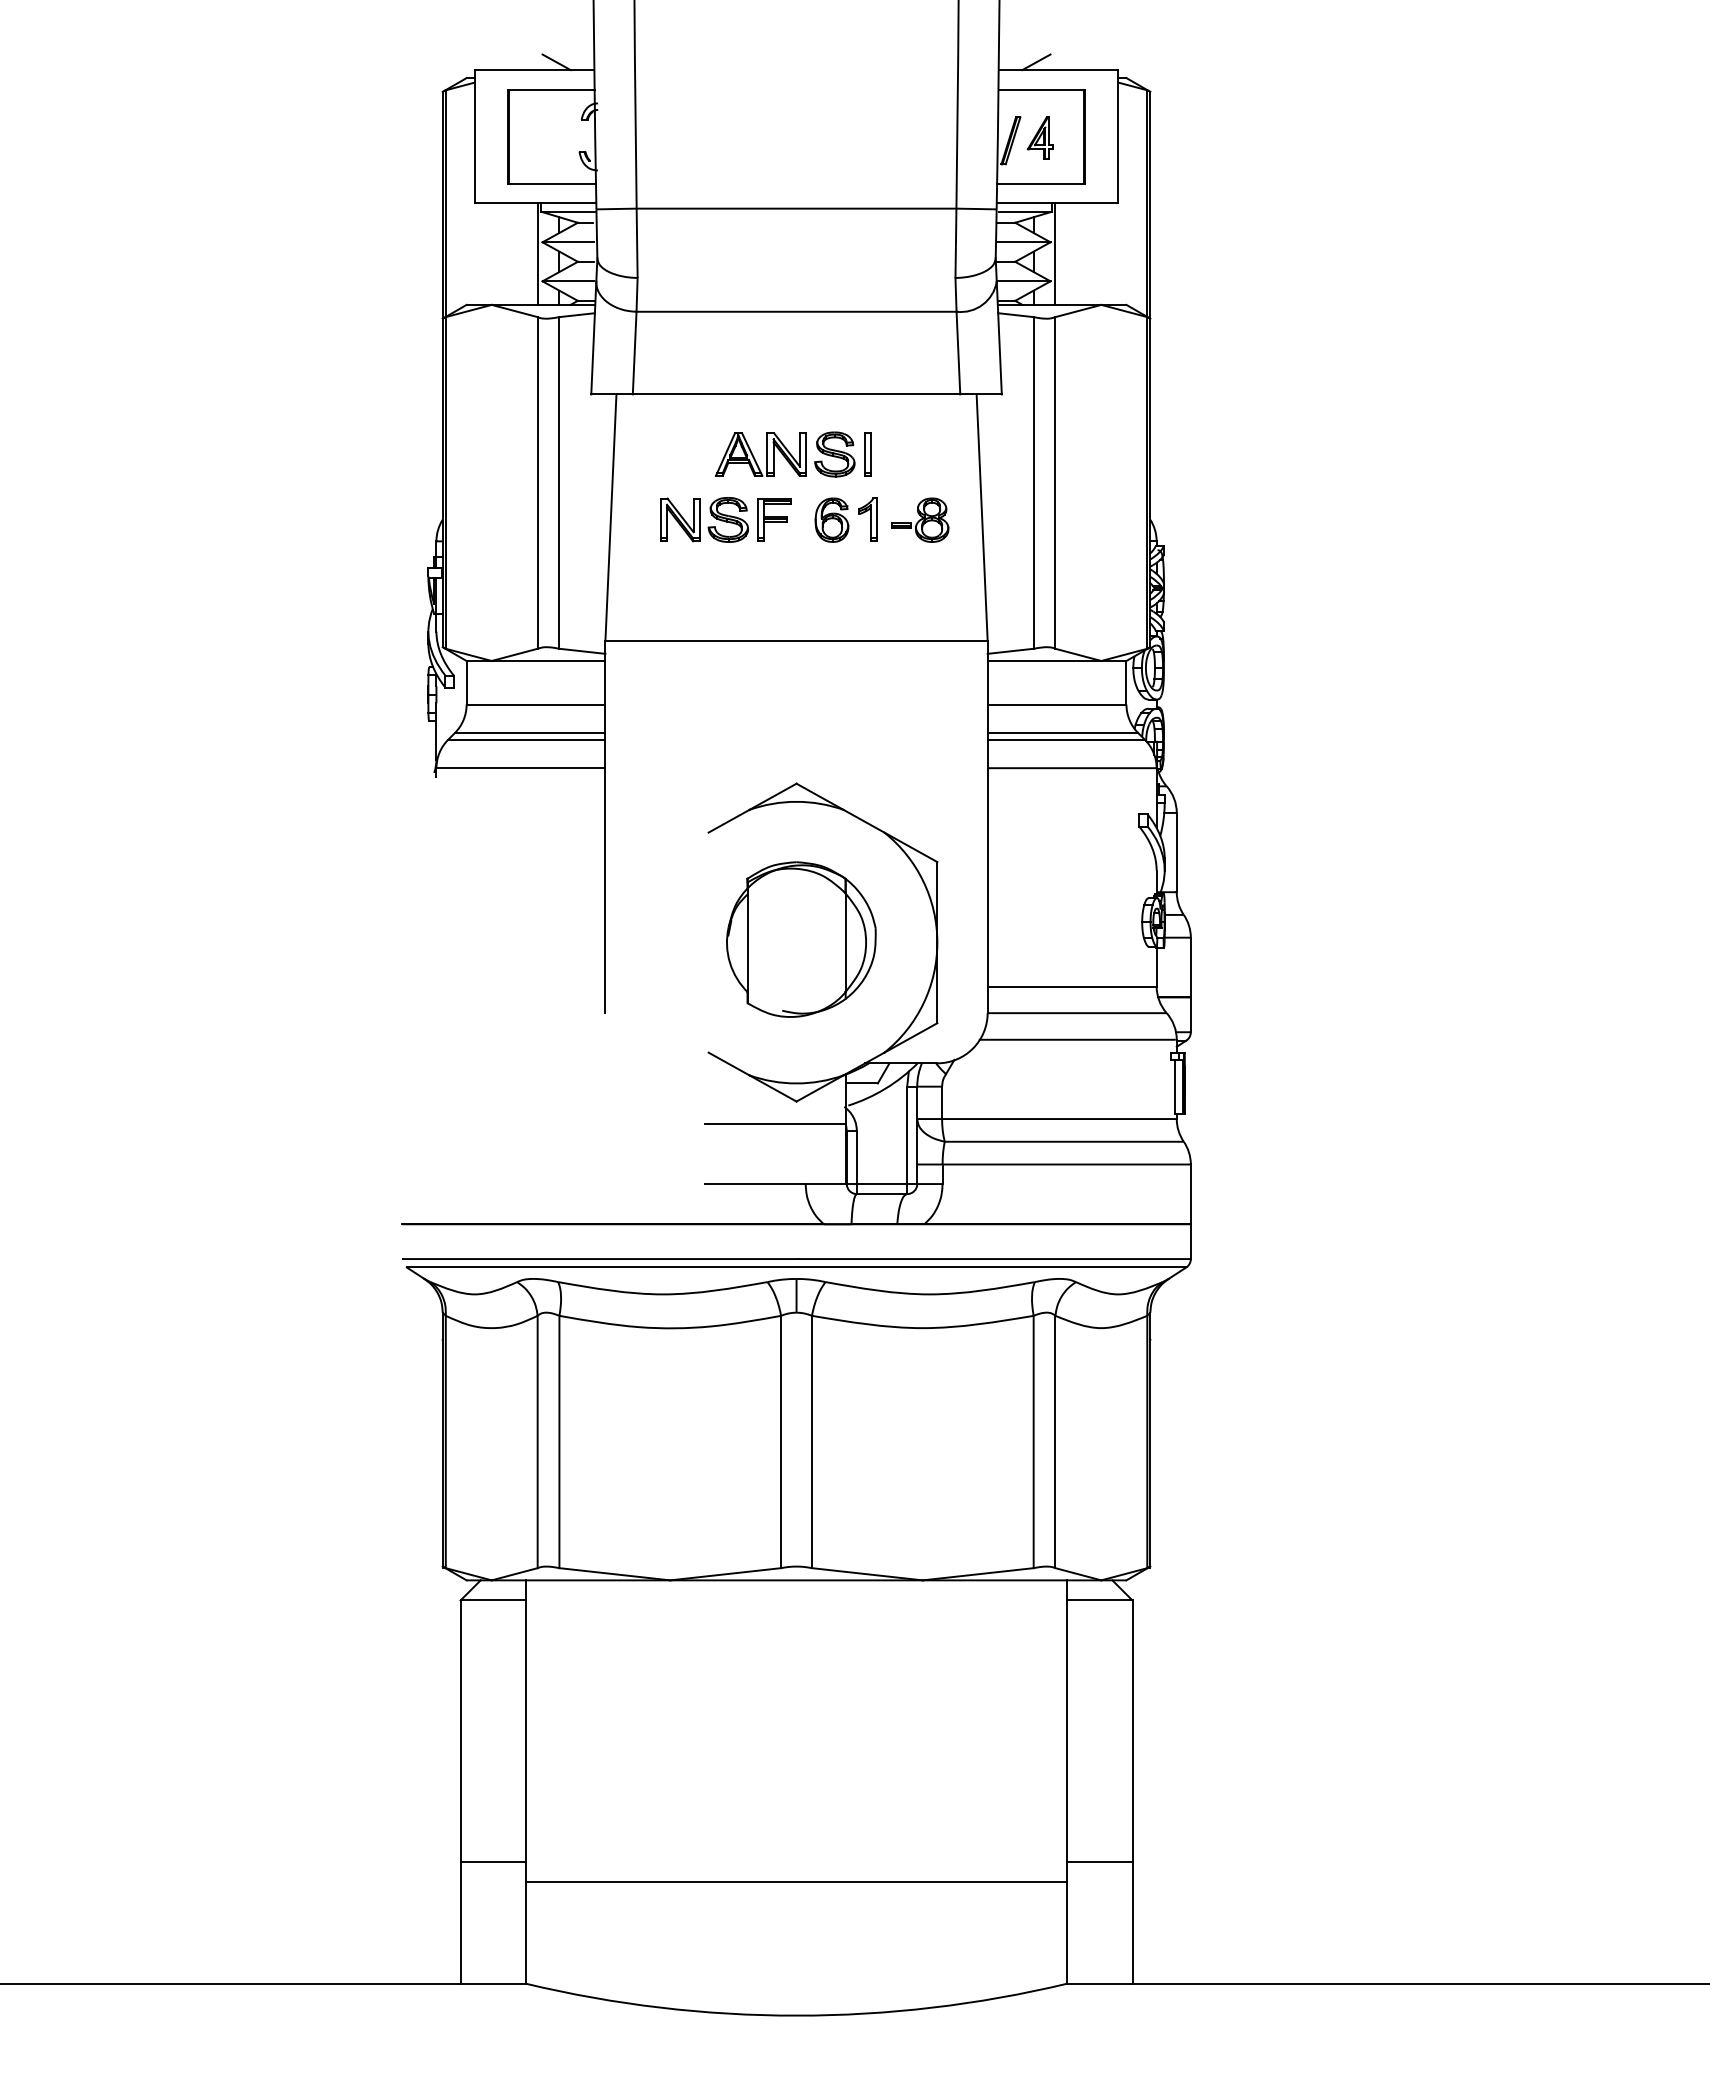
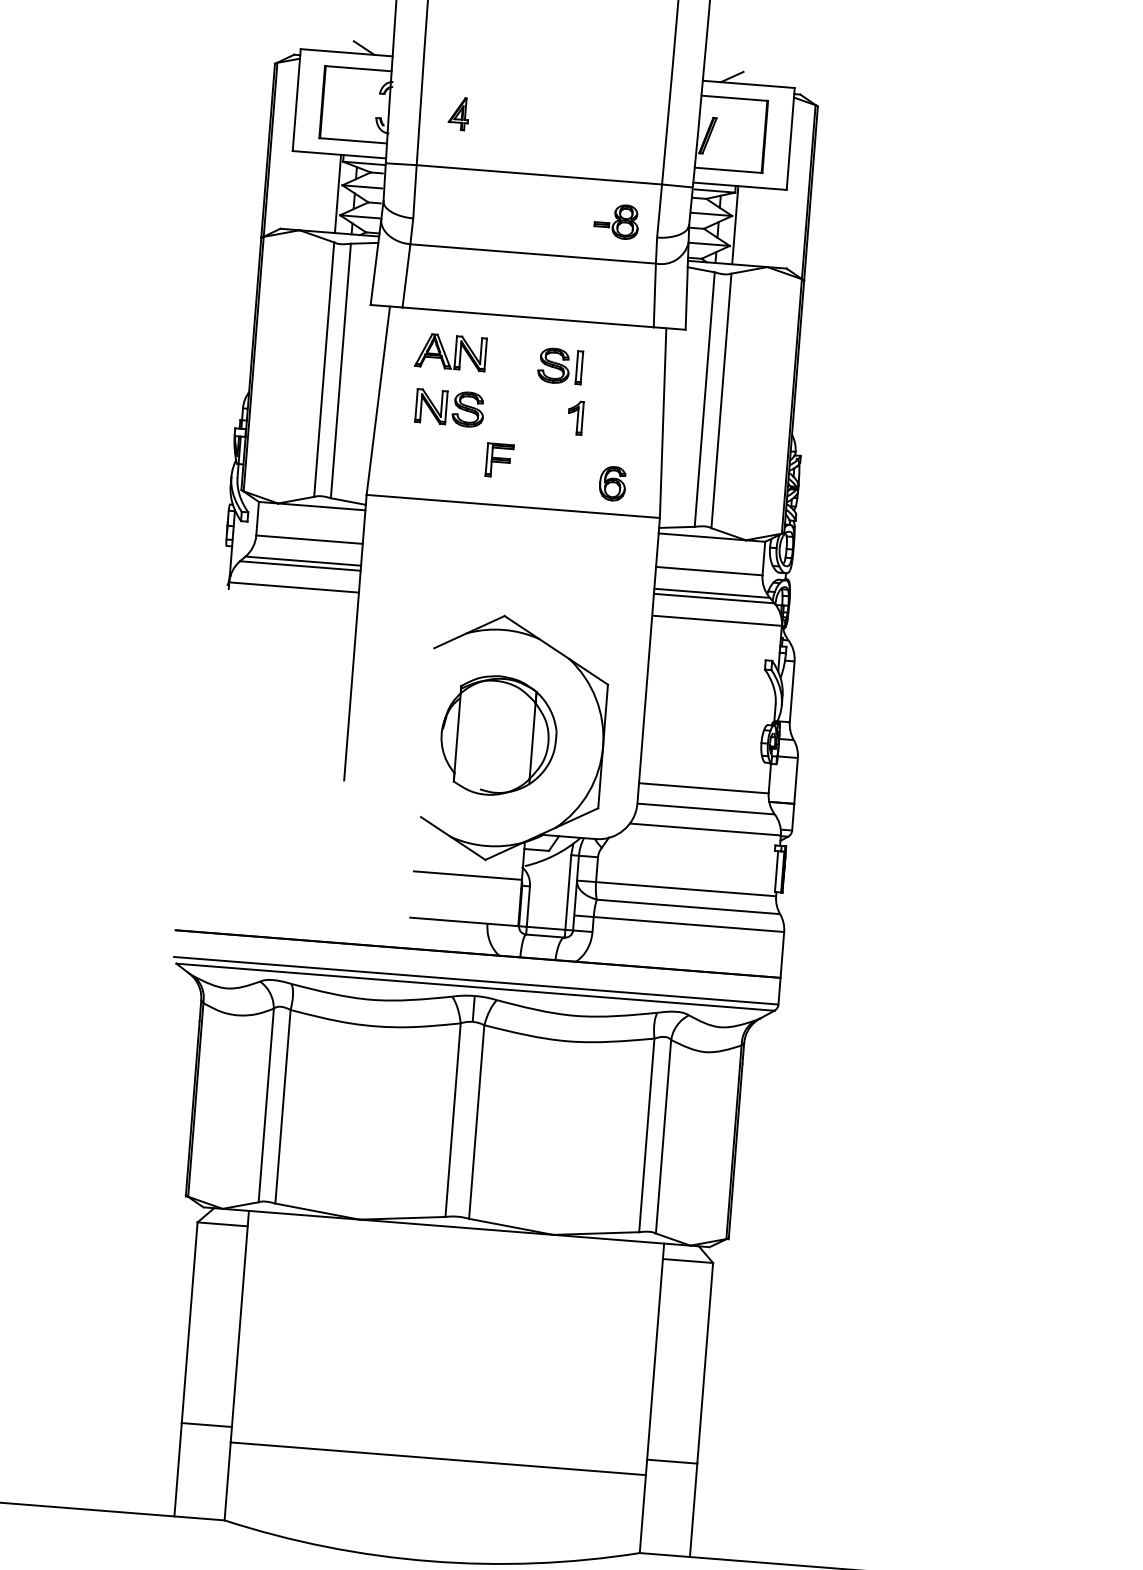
part: (1039, 137) -> (458, 113), moved
part: (760, 454) -> (450, 352), moved
part: (774, 519) -> (499, 460), moved
part: (831, 519) -> (612, 483), moved
part: (920, 519) -> (616, 220), moved

